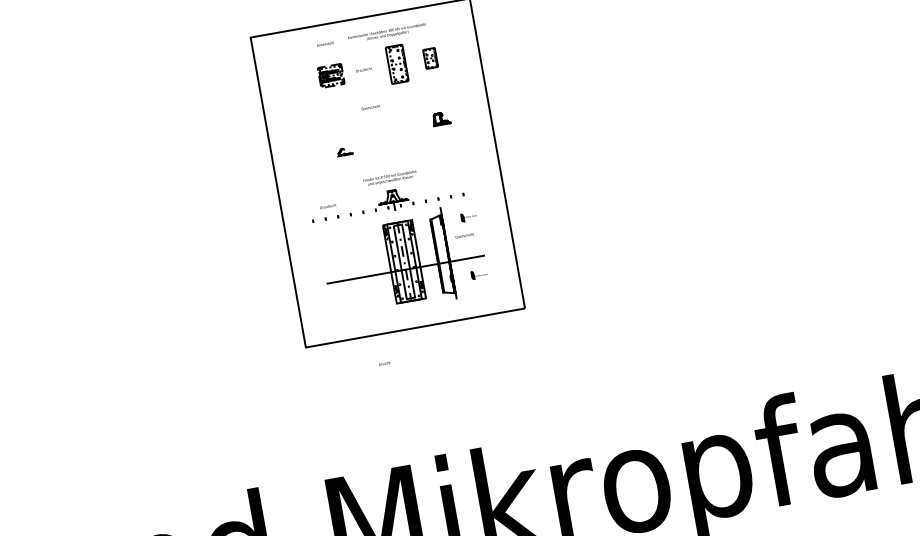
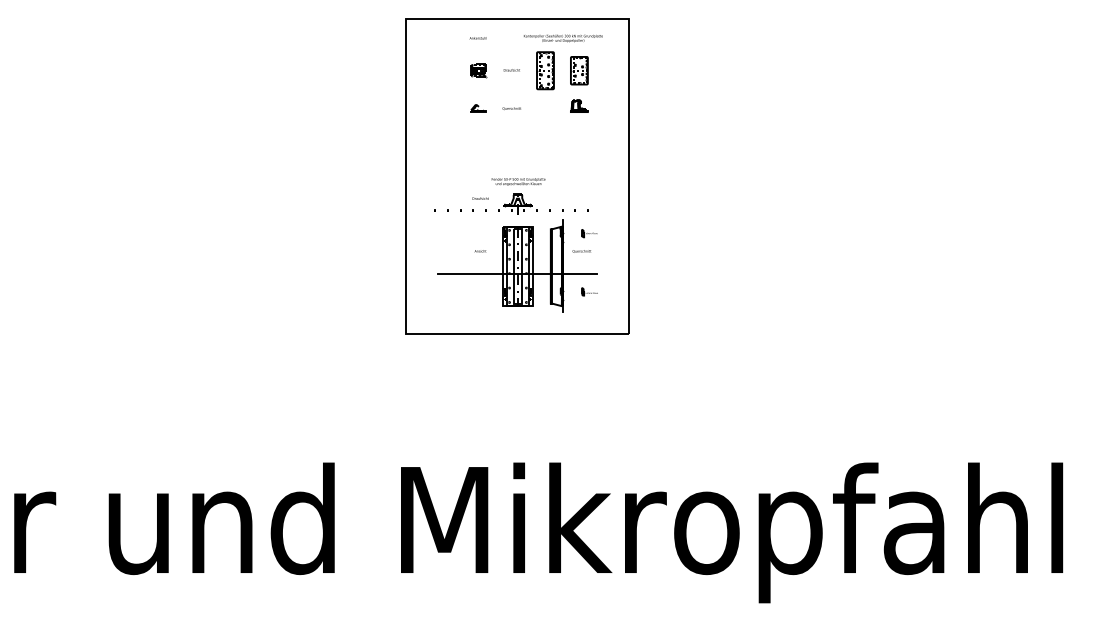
text: (387, 33) -> (563, 38), moved
part: (430, 58) -> (579, 70), size x1.43
part: (331, 75) -> (478, 70), size x0.62
part: (441, 118) -> (579, 105), moved
part: (344, 151) -> (478, 108), moved
text: (328, 206) -> (480, 198), moved
text: (384, 363) -> (480, 251), moved

